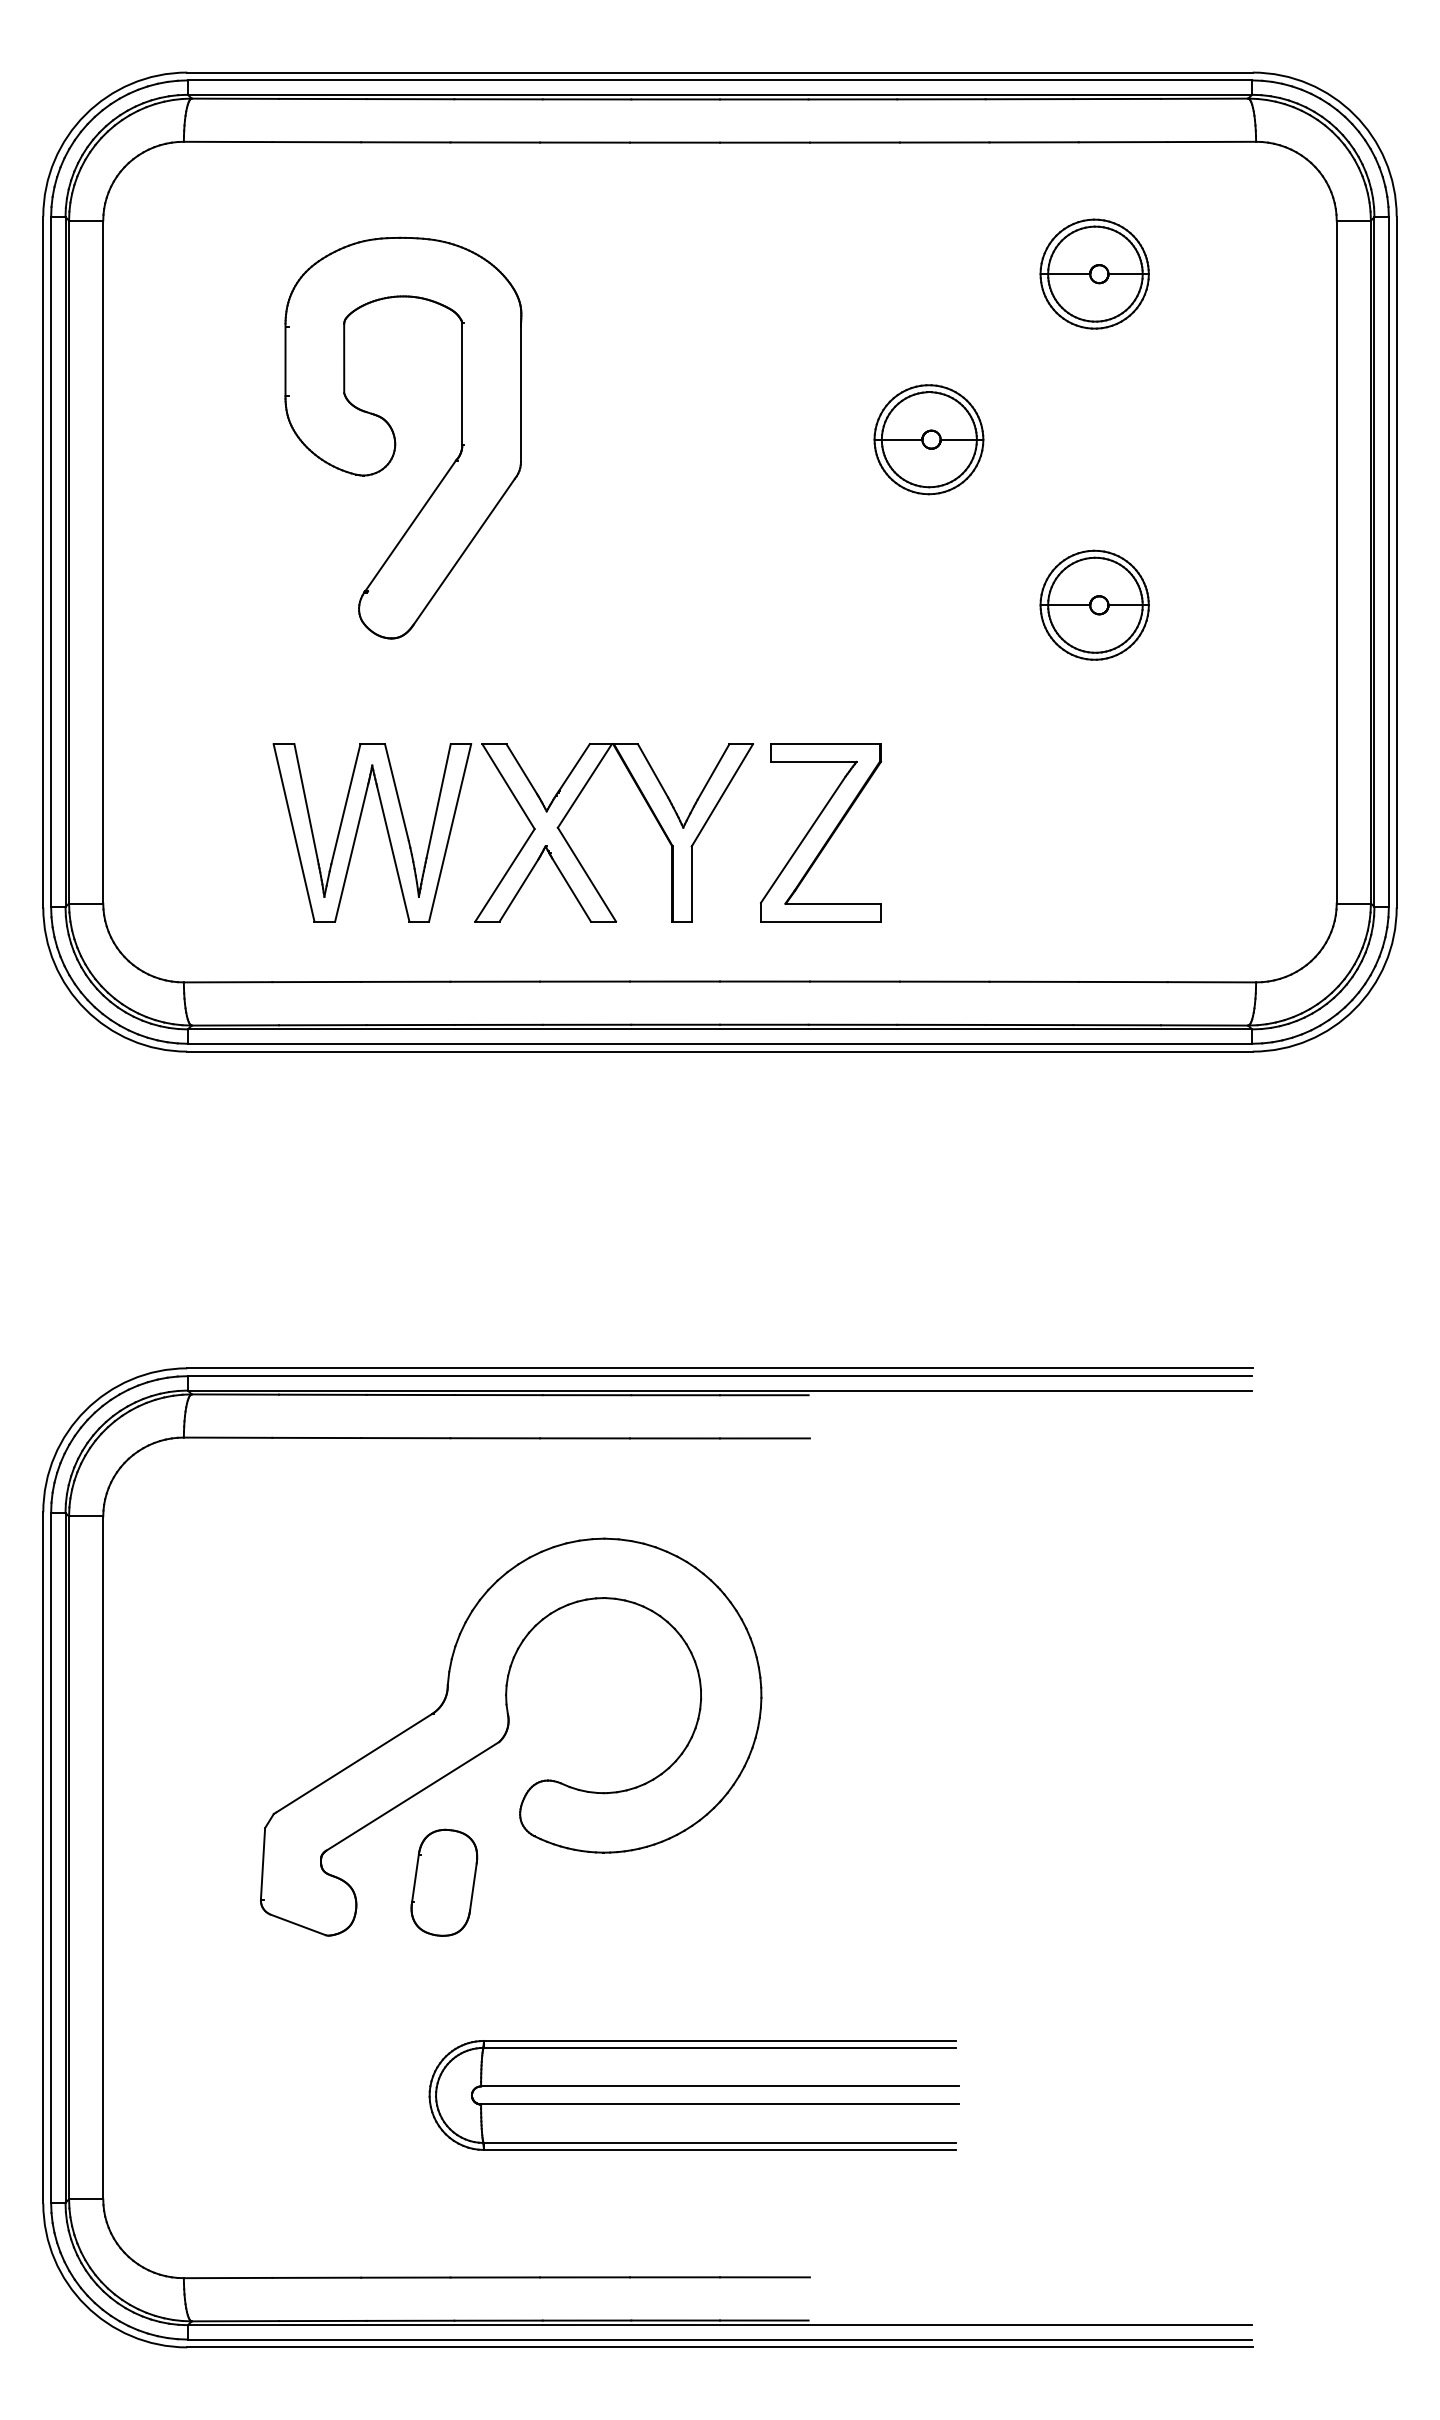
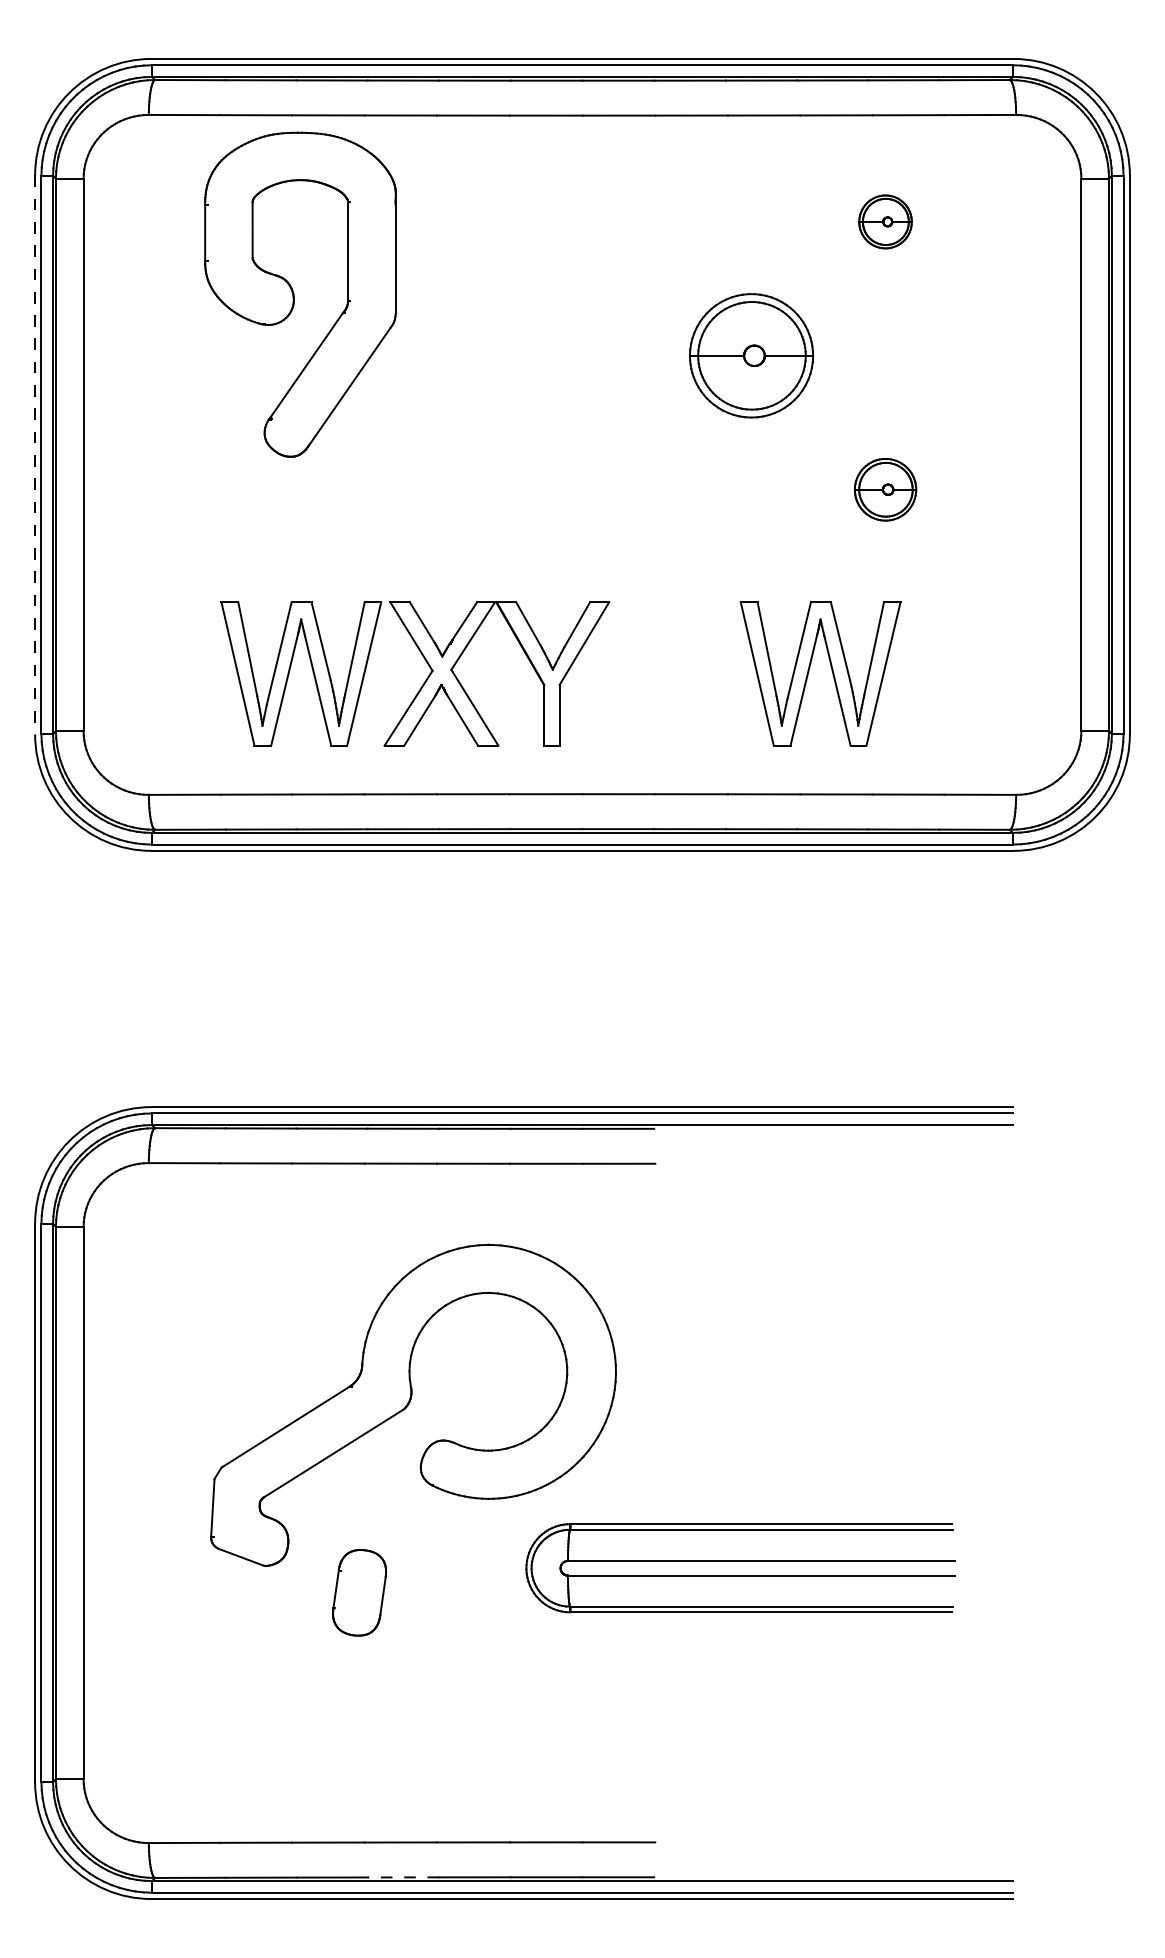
part: (1094, 273) -> (885, 221), size x0.6
part: (395, 437) -> (294, 294), moved
part: (928, 439) -> (751, 355), size x1.4
line: (43, 562) -> (35, 455), solid -> dashed
part: (1094, 604) -> (885, 489), size x0.7
part: (1028, 830) -> (832, 672), added
part: (820, 832) -> (663, 673), removed
part: (444, 1882) -> (359, 1592), moved
part: (693, 2103) -> (739, 1574), moved
line: (498, 2320) -> (403, 1877), solid -> dashed

